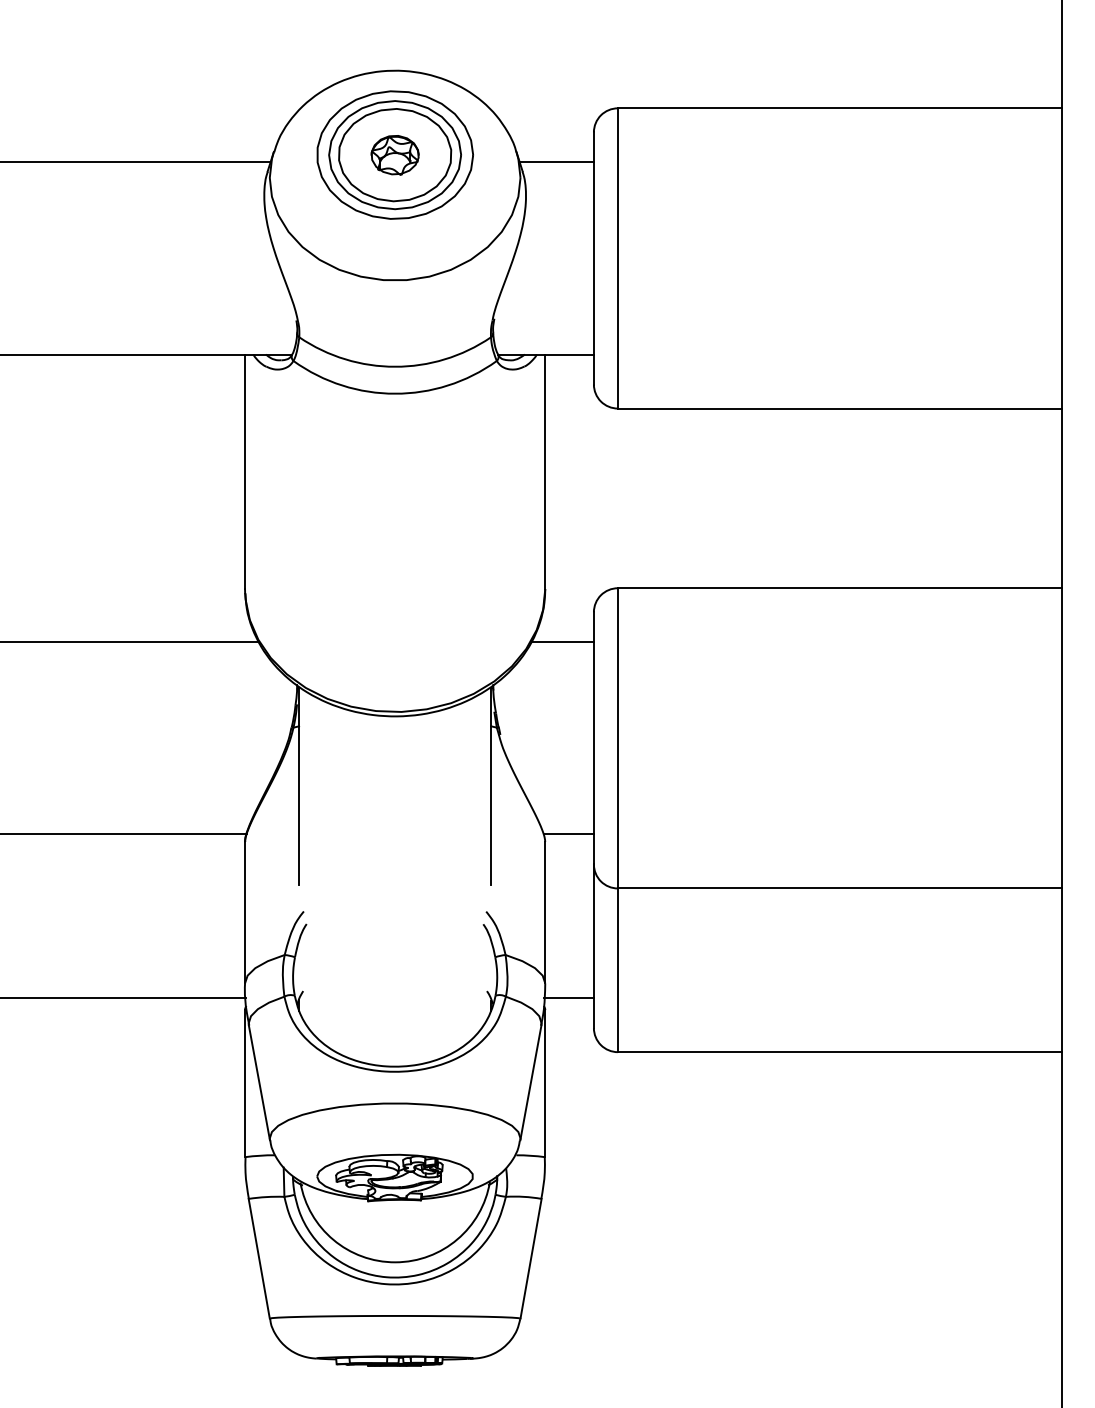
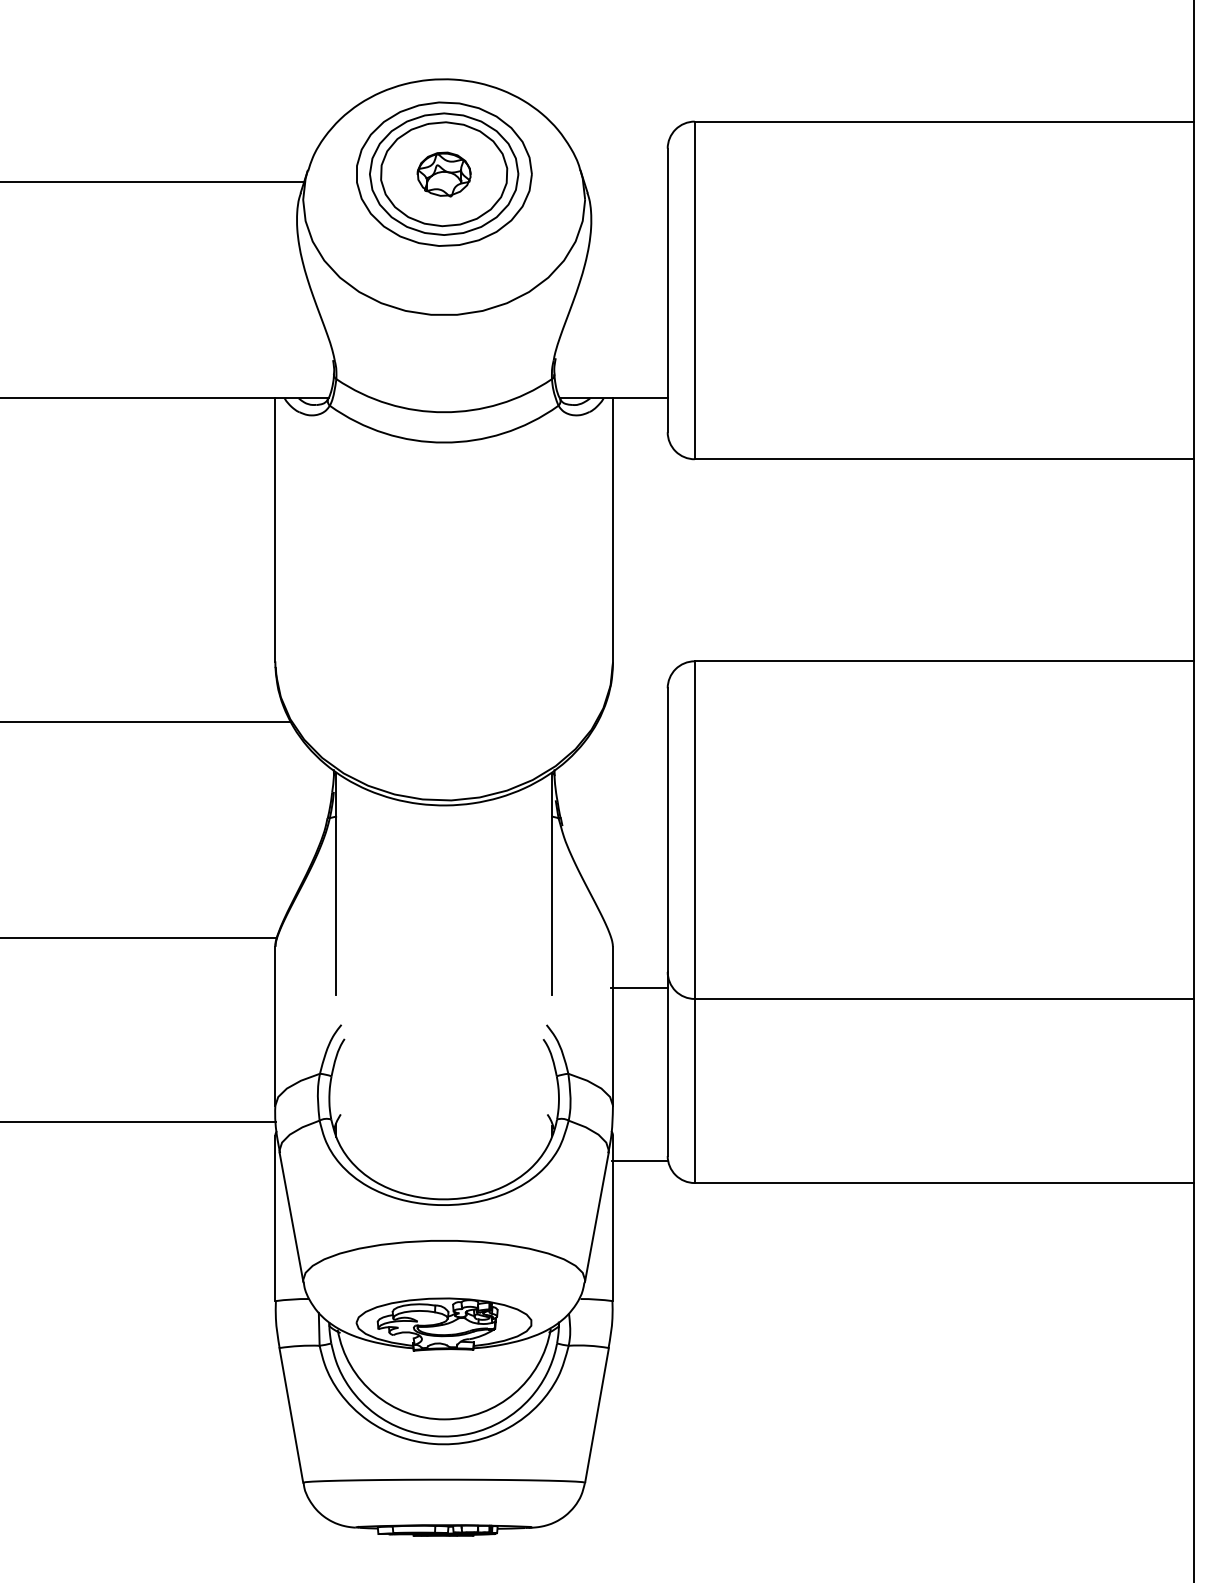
line: (556, 162) -> (625, 182), removed
line: (562, 642) -> (632, 722), removed
line: (568, 834) -> (639, 987), moved
line: (568, 998) -> (639, 1160), moved

